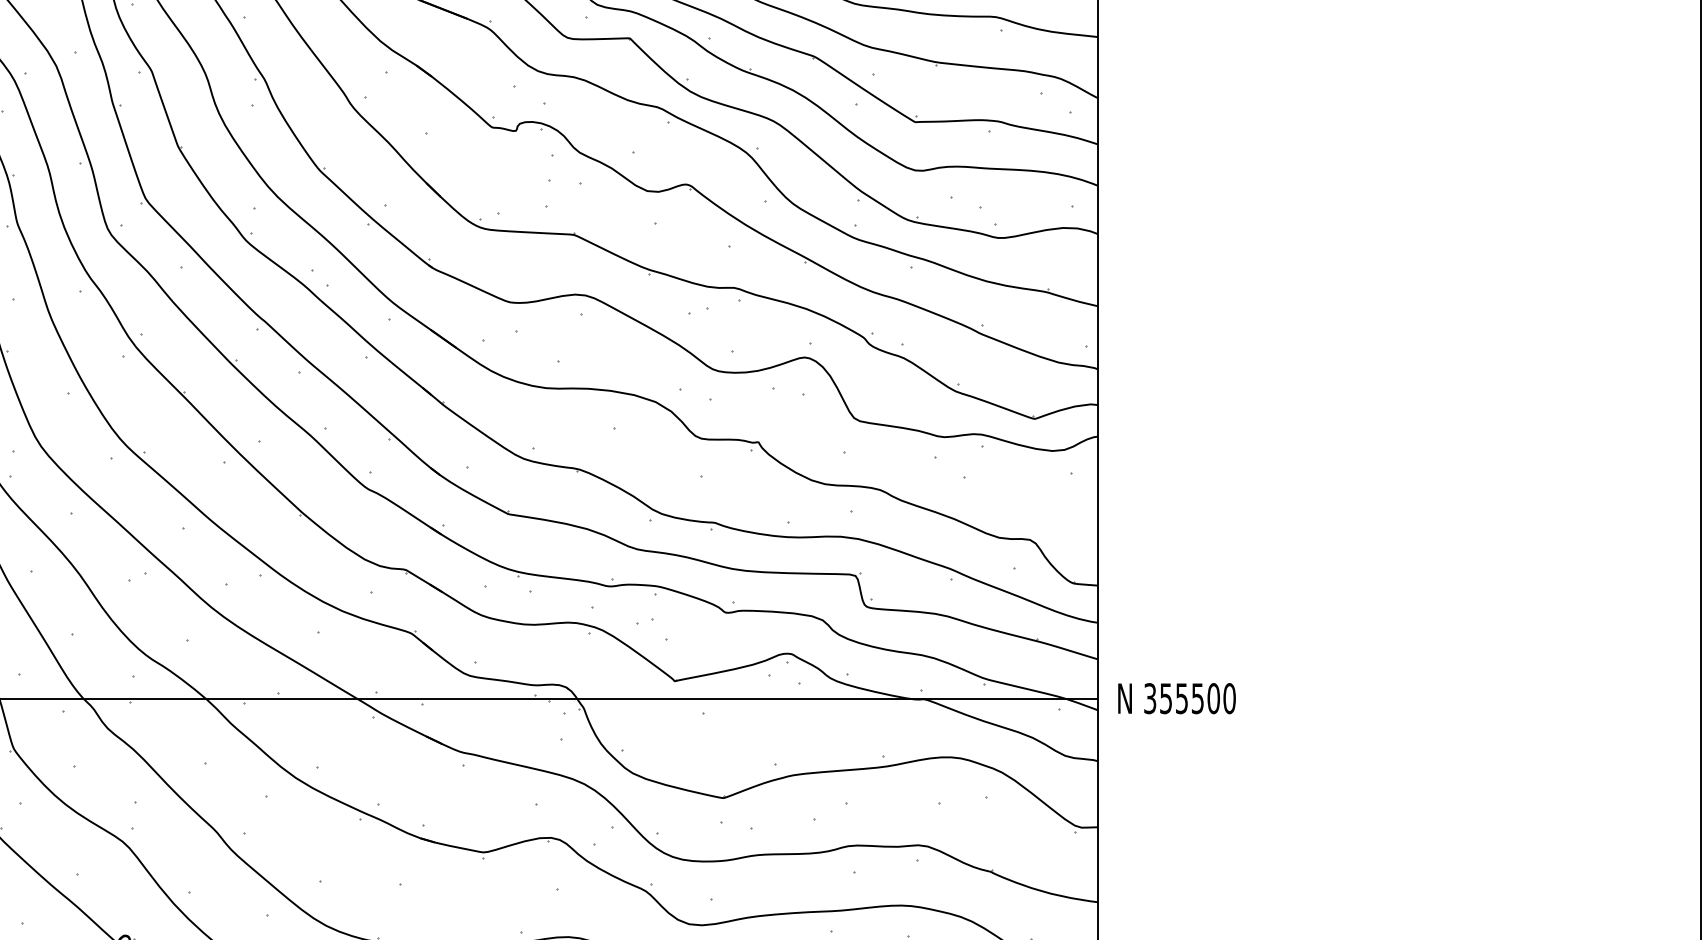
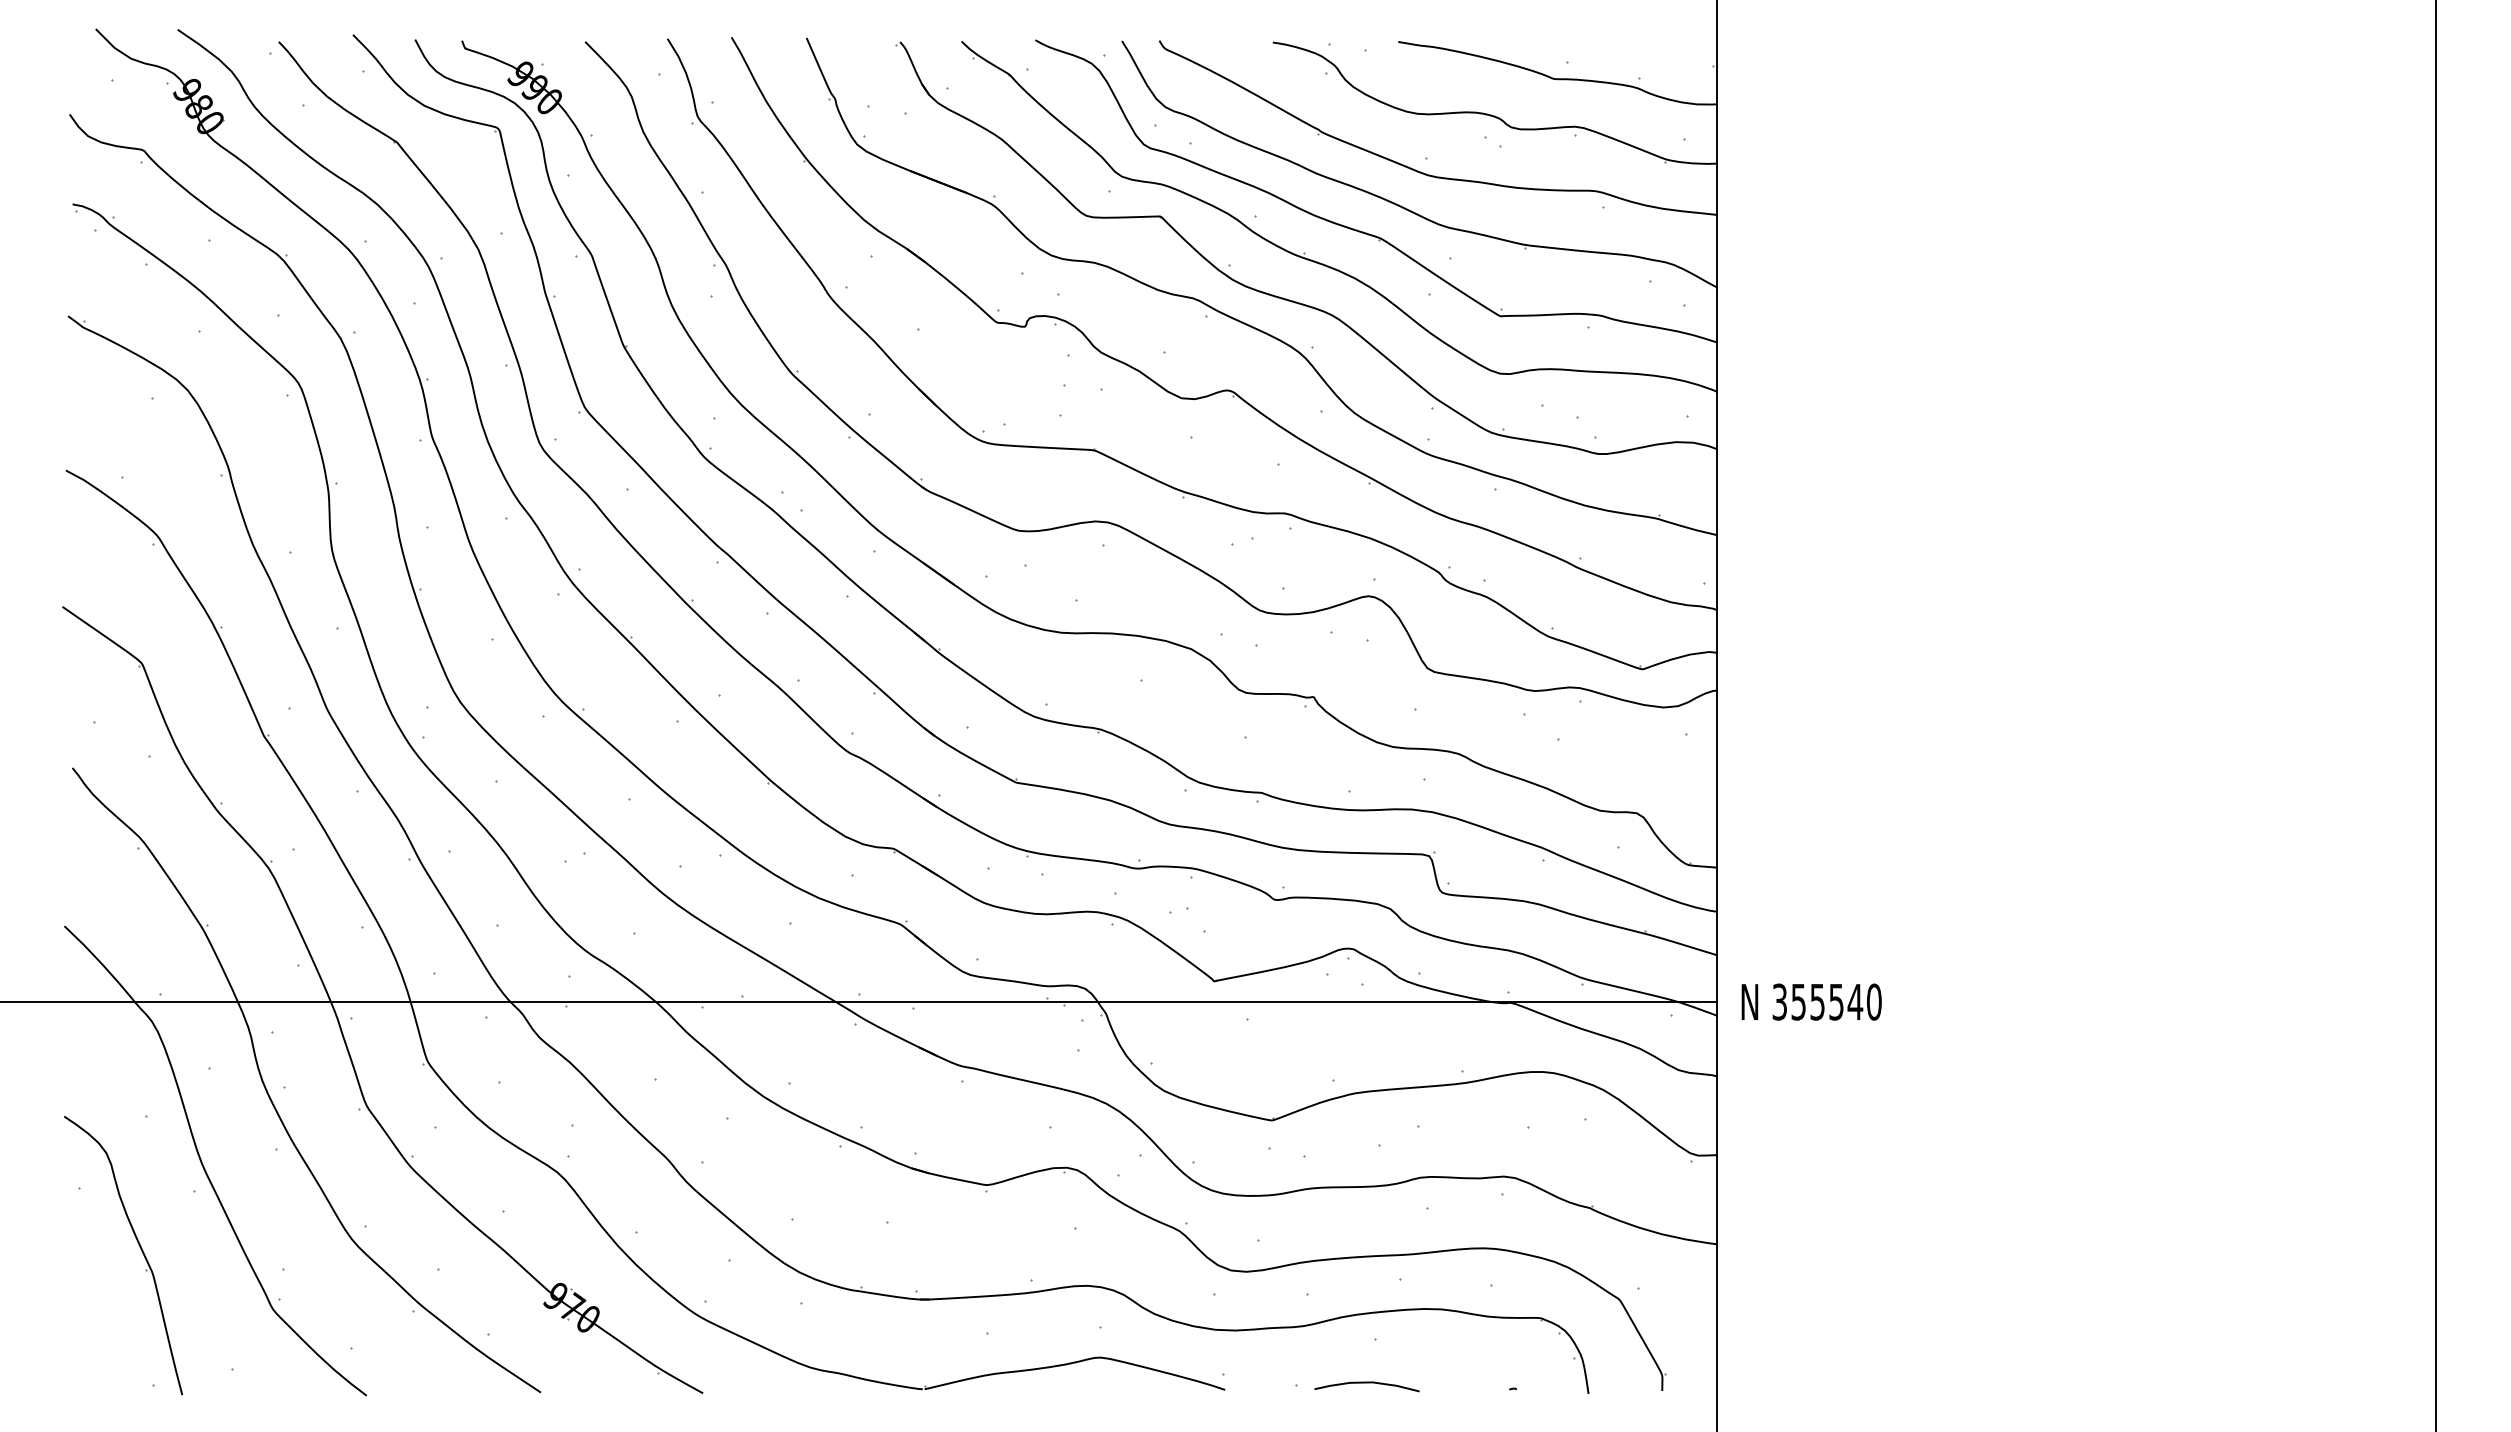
text: (1213, 698) -> (1855, 1001), 355500 -> 355540

